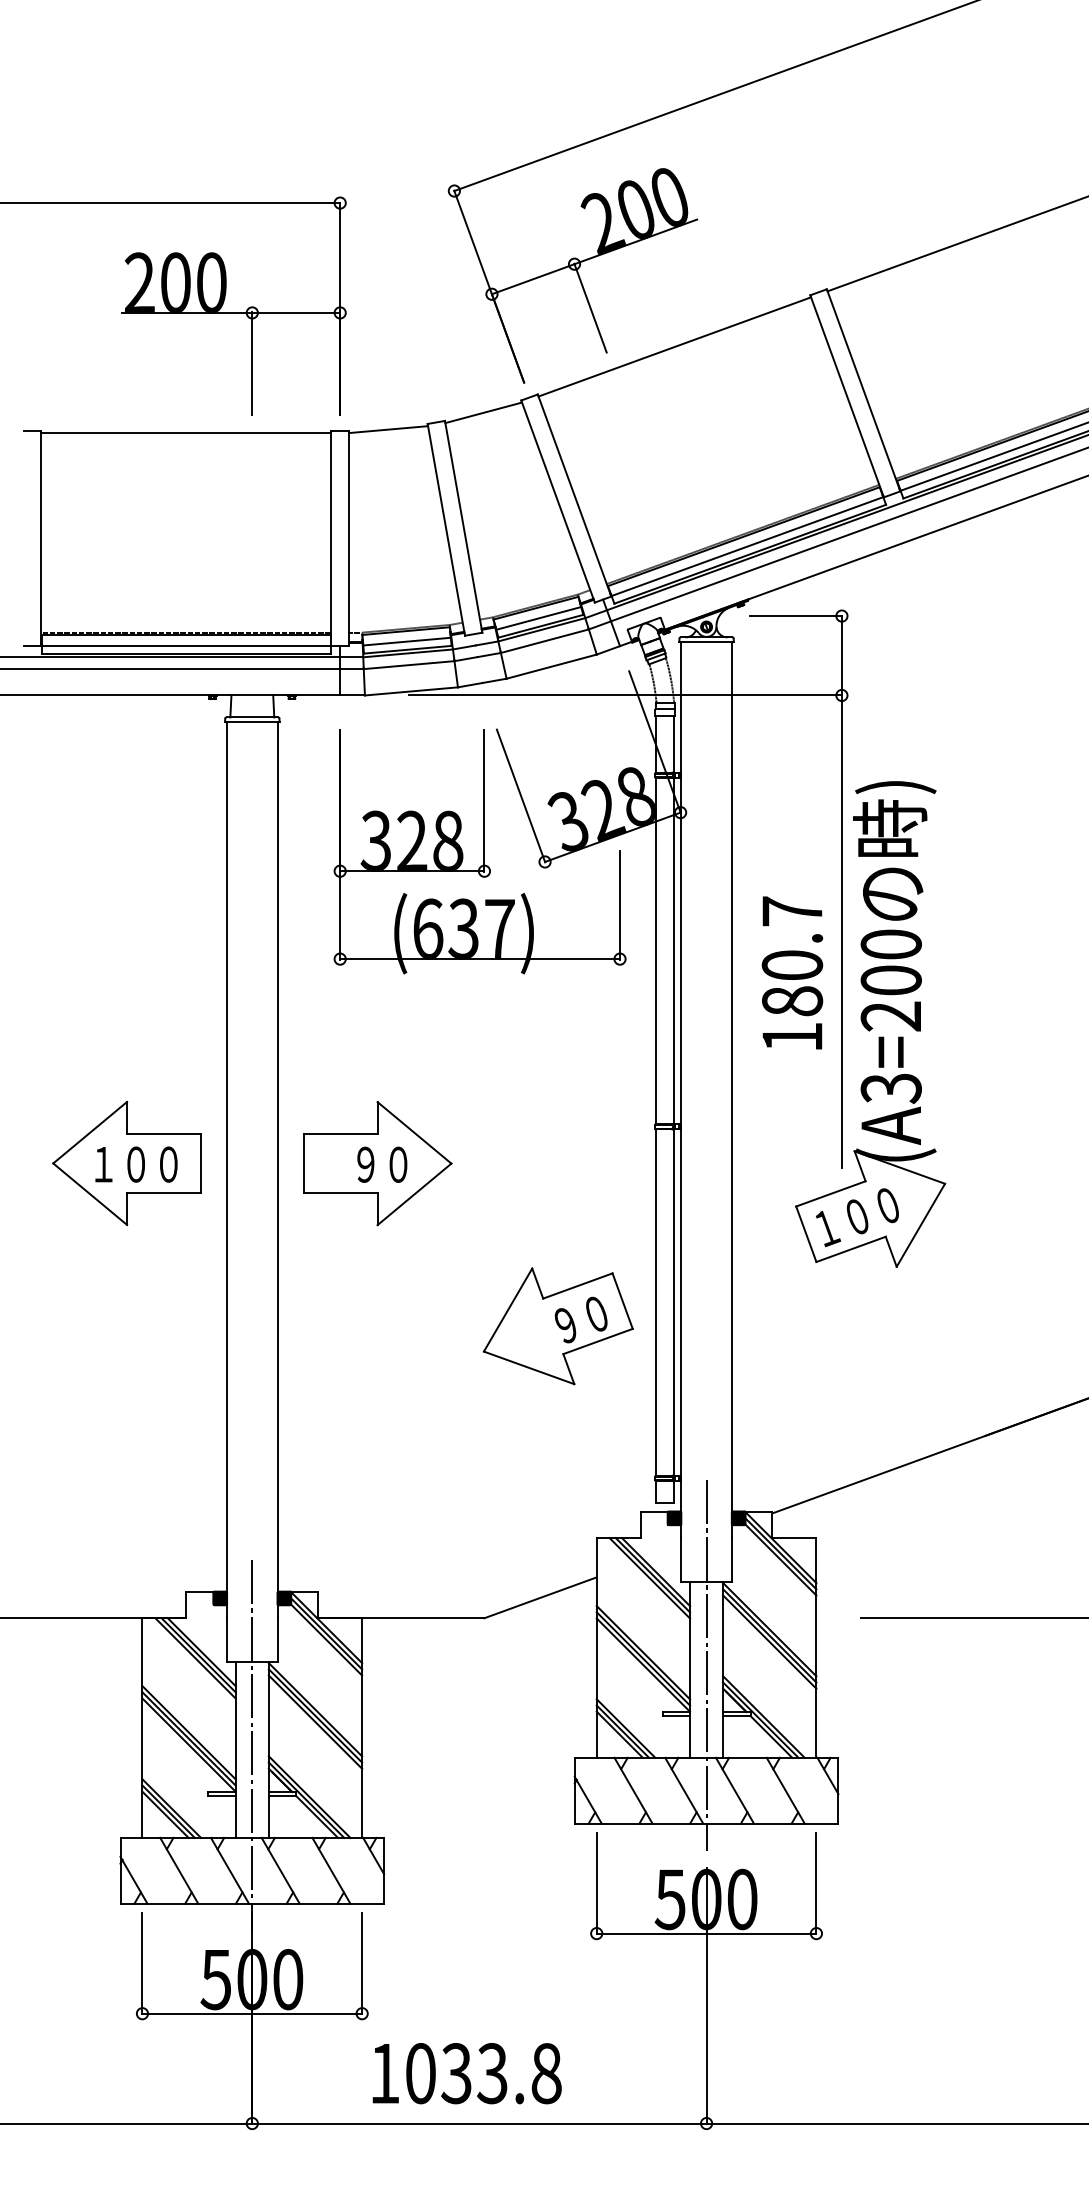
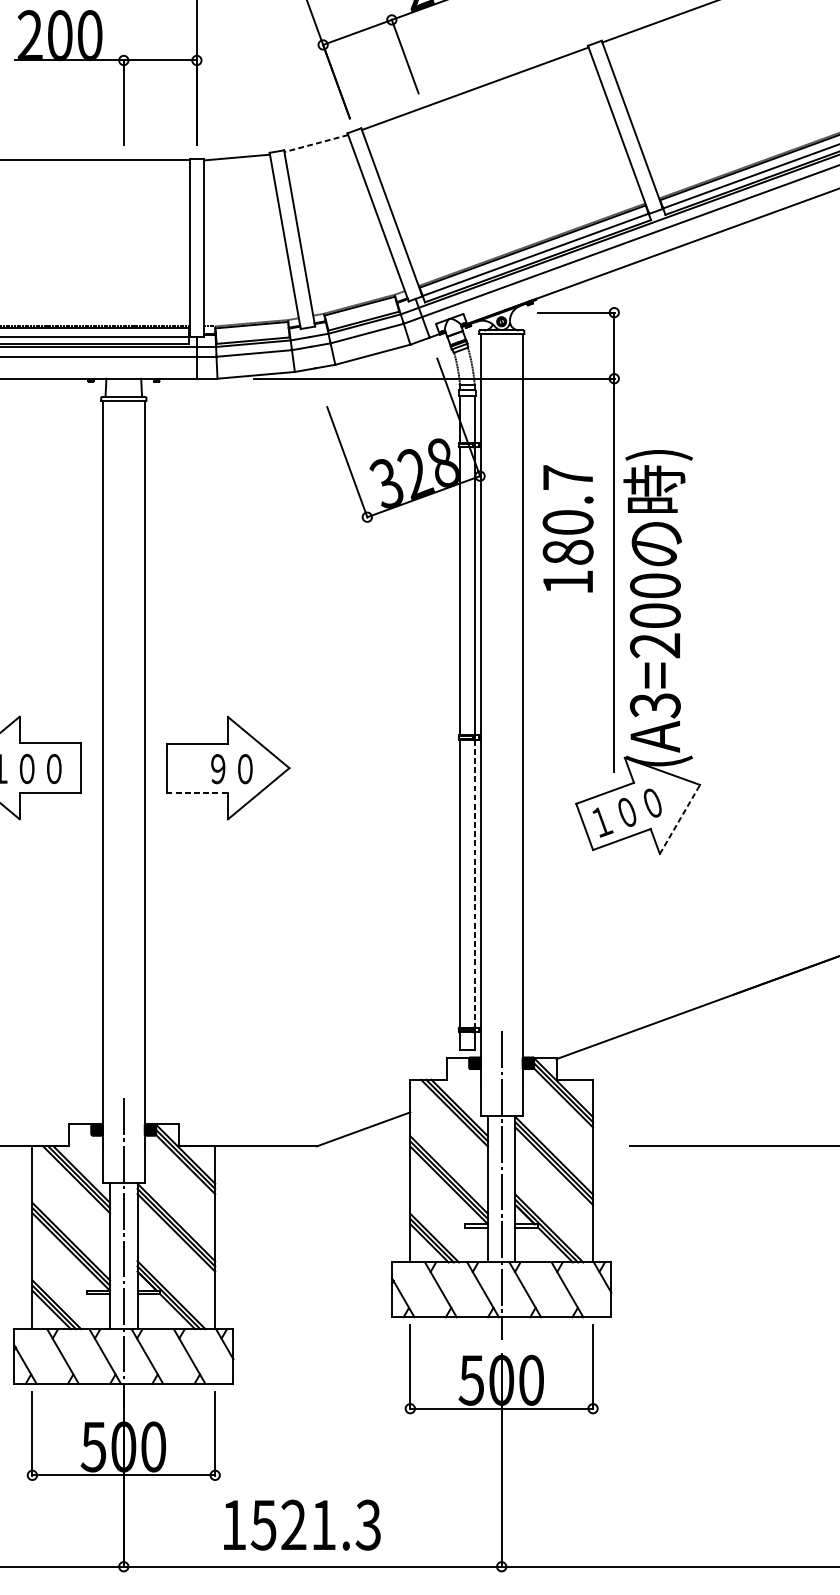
line: (483, 412) -> (316, 143), solid -> dashed
line: (538, 618) -> (361, 314), removed
line: (406, 641) -> (252, 333), removed
part: (479, 851) -> (312, 508), removed
text: (792, 972) -> (568, 528), moved
line: (340, 1193) -> (197, 793), solid -> dashed
line: (921, 1224) -> (680, 818), solid -> dashed
line: (674, 1303) -> (475, 884), solid -> dashed
part: (557, 1326) -> (377, 903), removed
text: (483, 2073) -> (316, 1525), 1033.8 -> 1521.3

